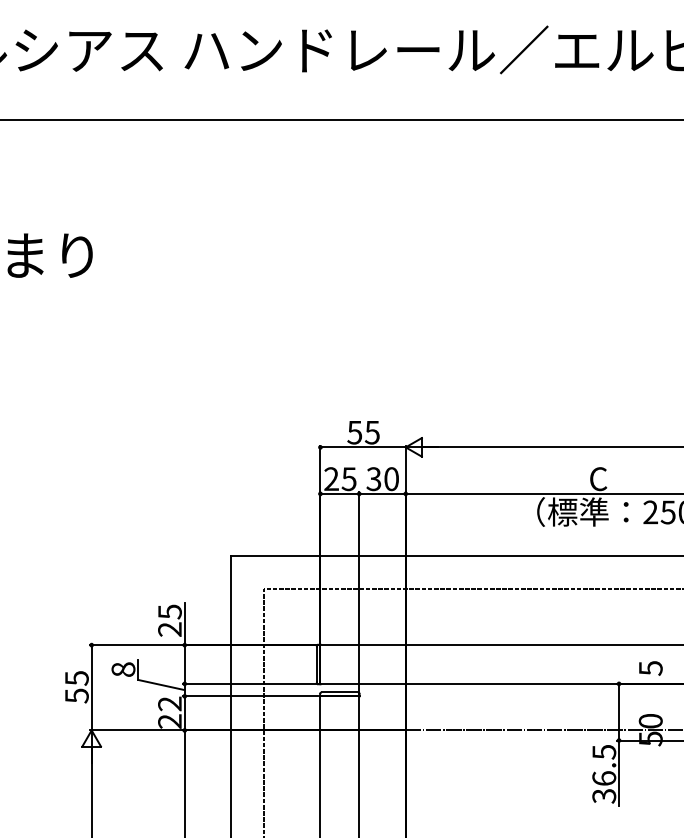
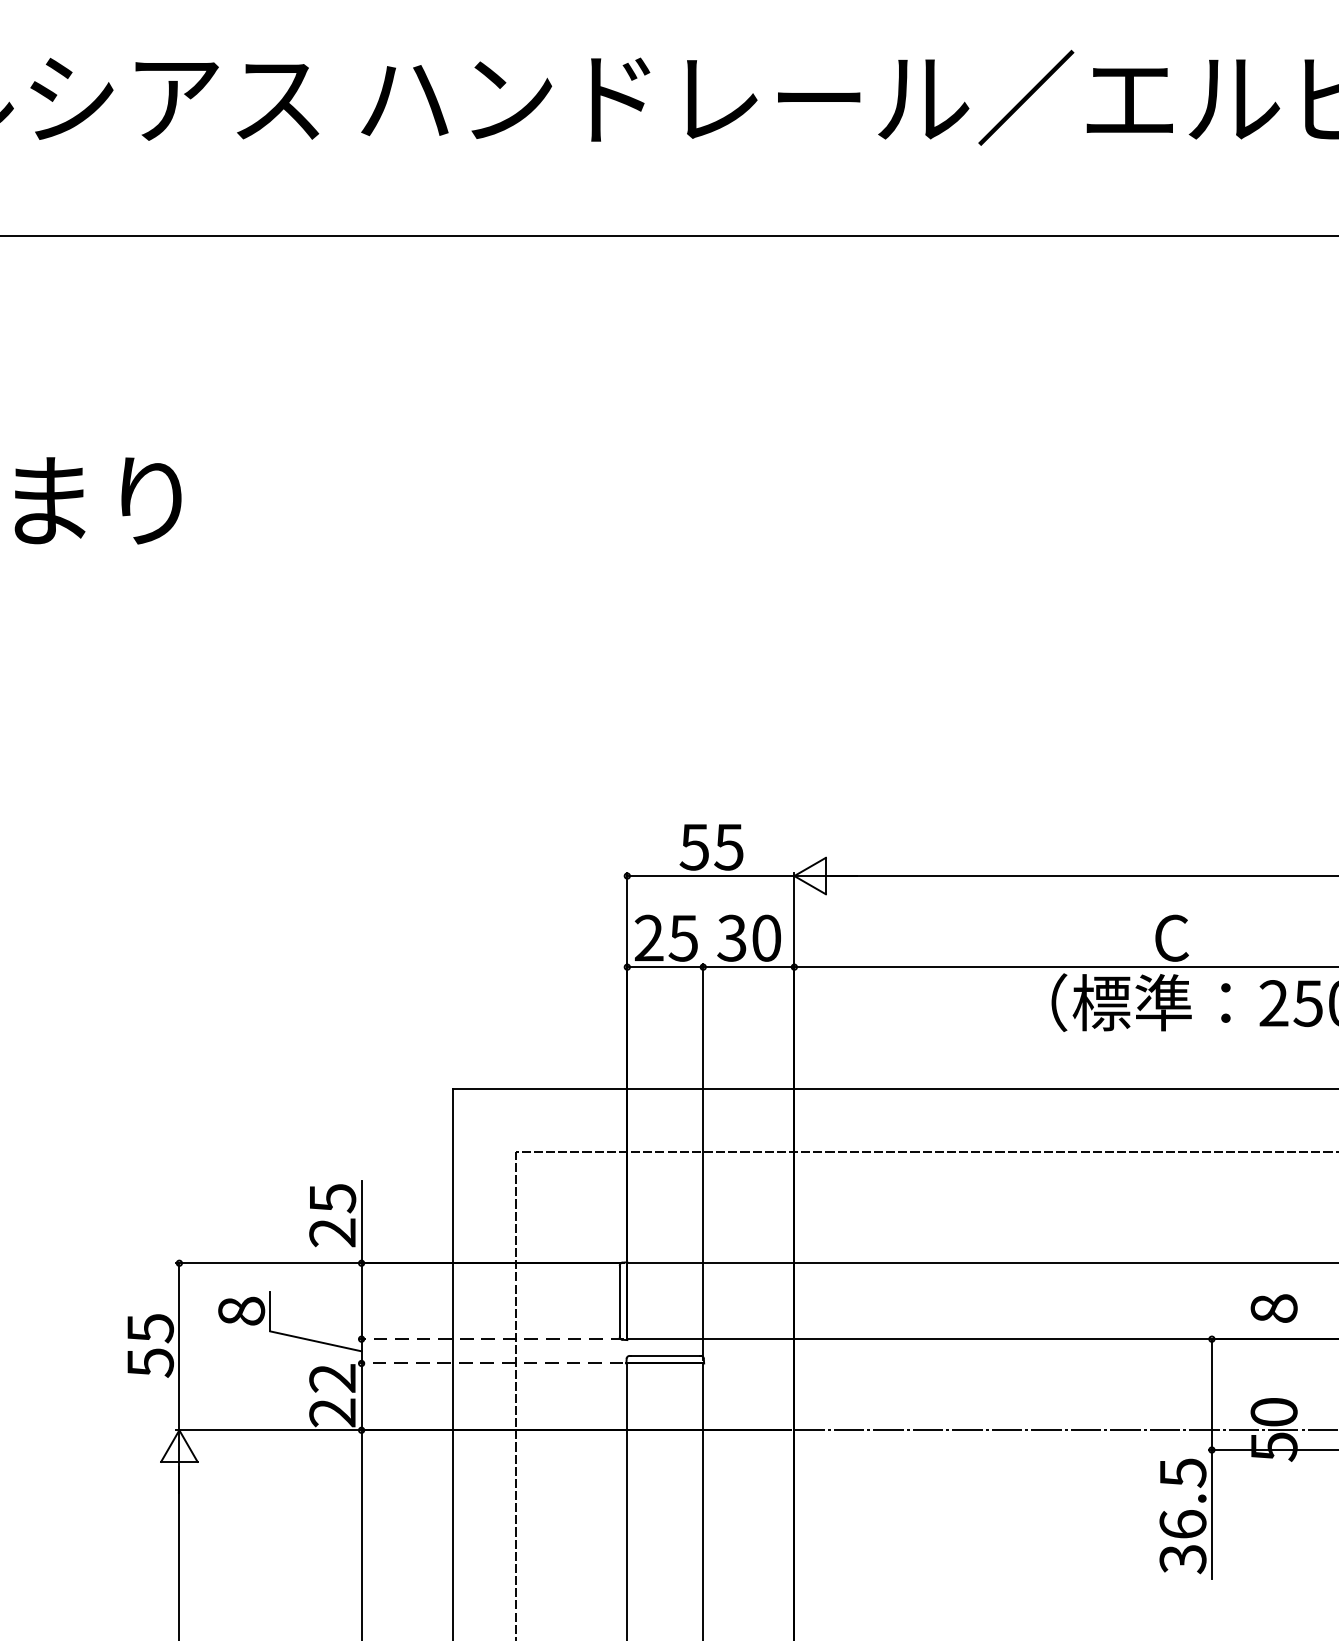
text: (650, 668) -> (1273, 1309), 5 -> 8
line: (251, 683) -> (492, 1338), solid -> dashed
line: (250, 696) -> (490, 1363), solid -> dashed

